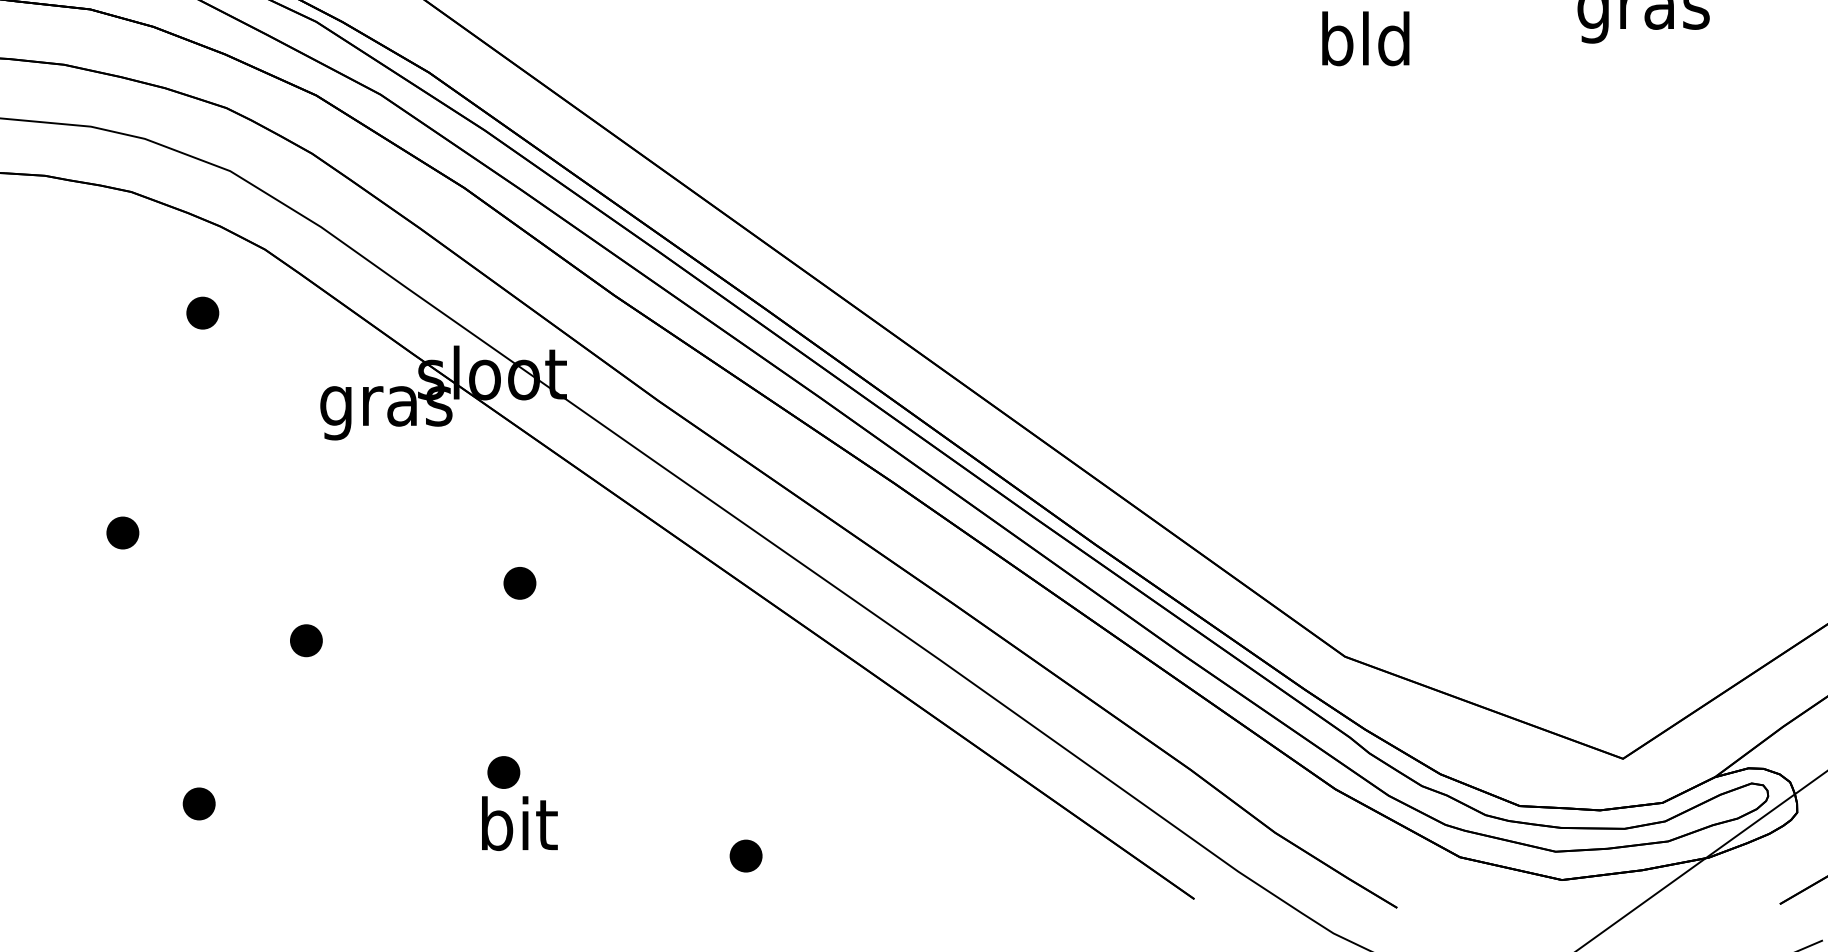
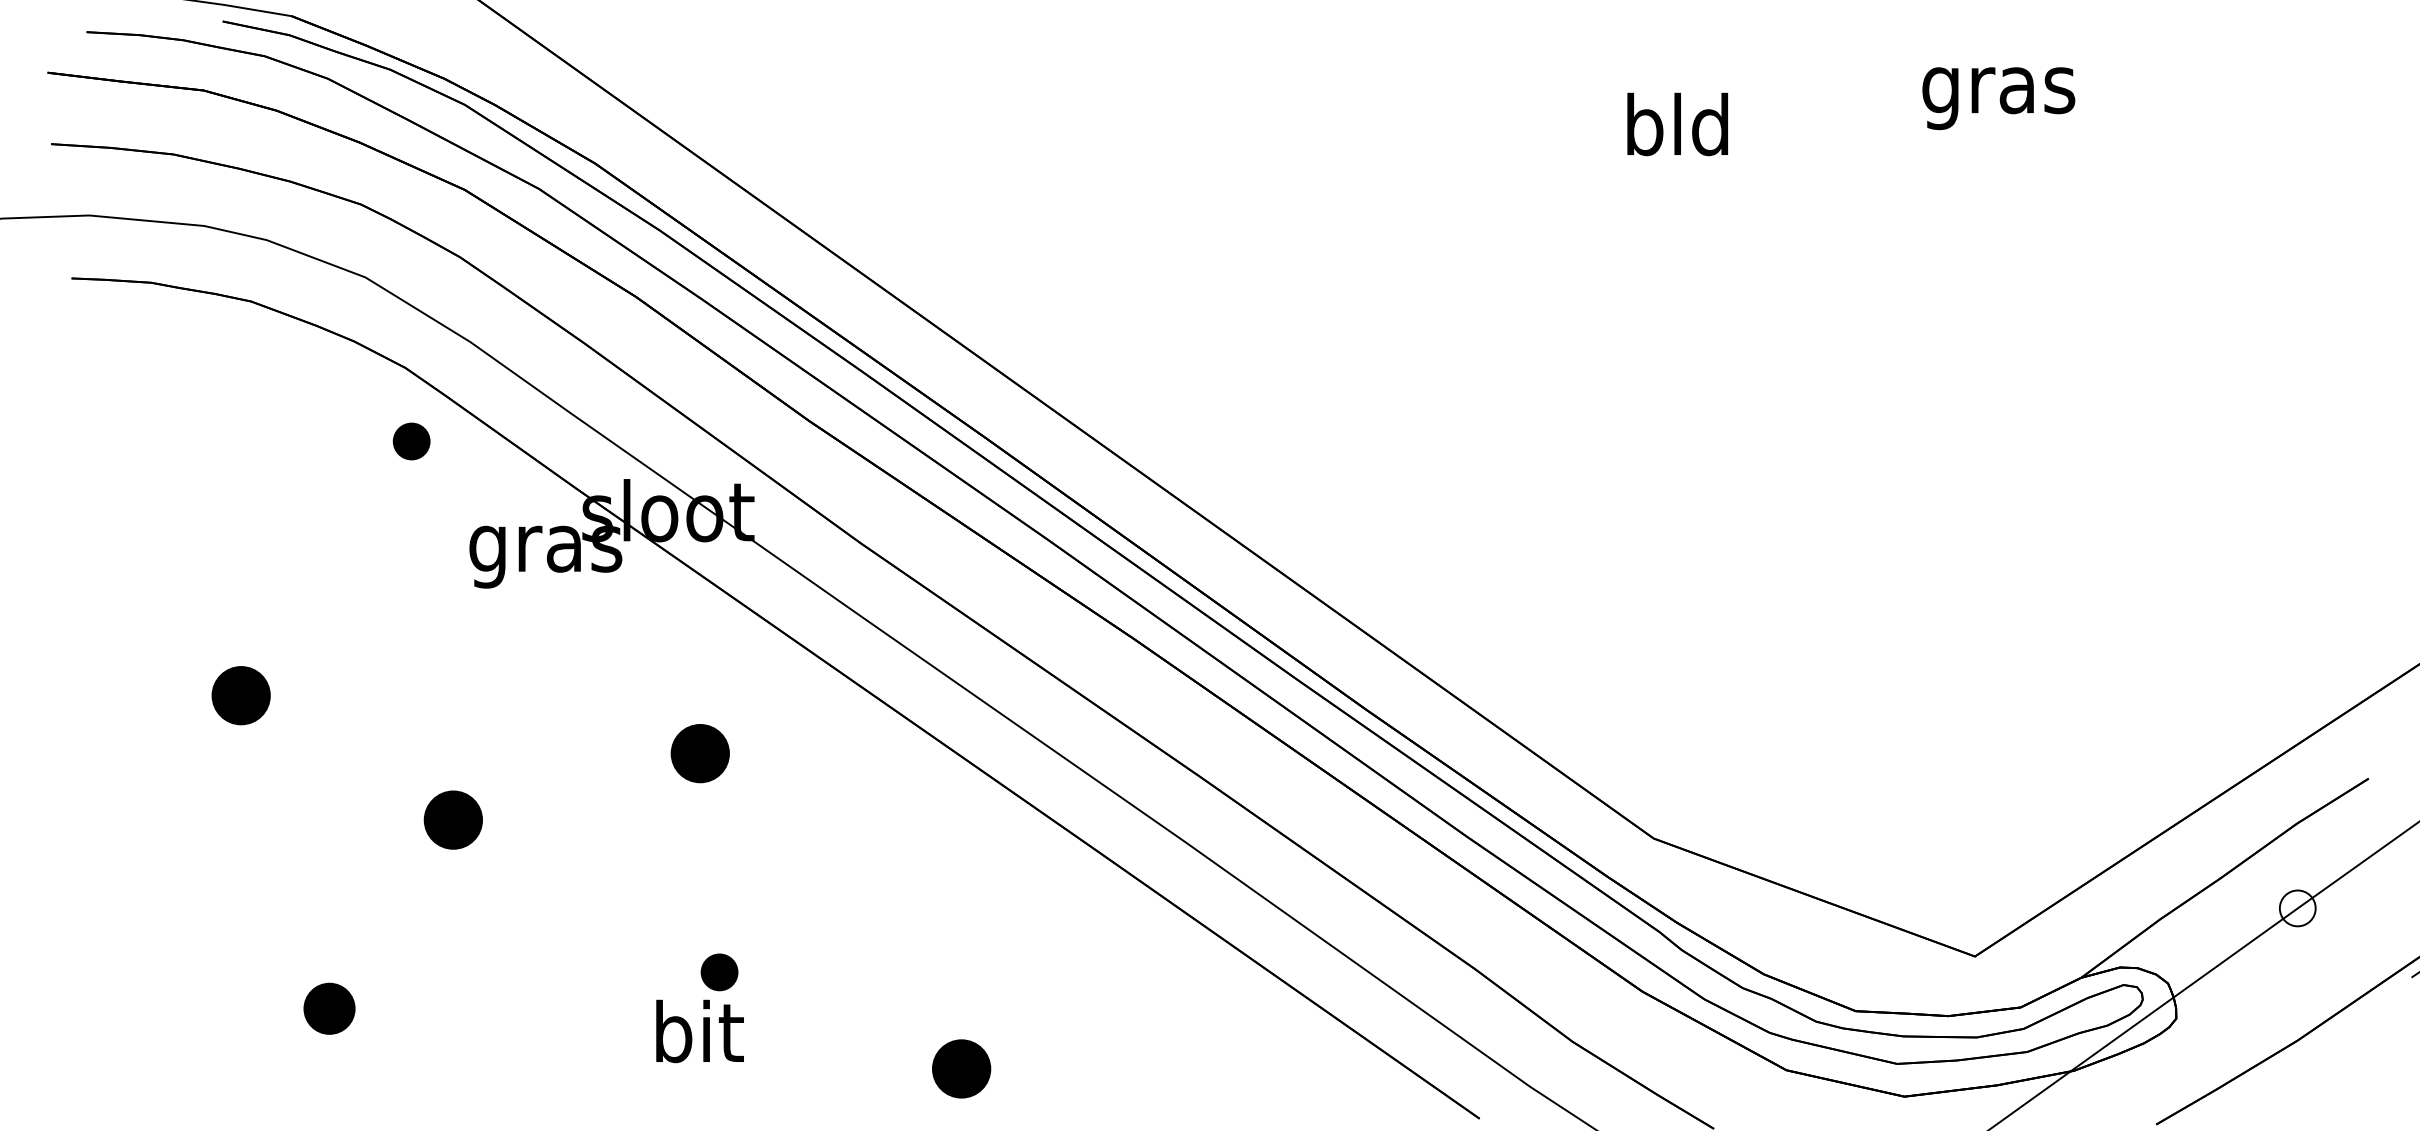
part: (202, 313) -> (411, 441), moved
part: (123, 532) -> (241, 695), size x1.6
part: (519, 583) -> (699, 753), size x1.6
part: (306, 640) -> (453, 819), size x1.6
part: (503, 772) -> (719, 972), moved
part: (199, 803) -> (329, 1008), size x1.4
part: (746, 855) -> (961, 1068), size x1.6

